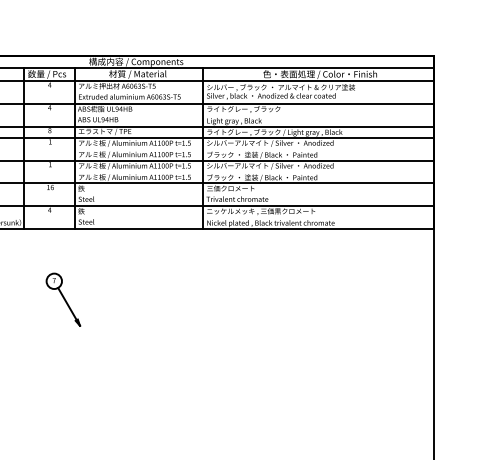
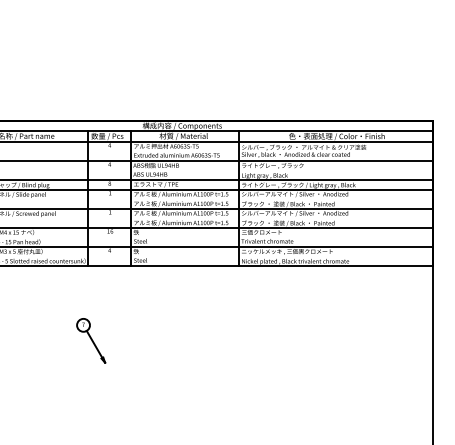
part: (63, 299) -> (91, 340), moved

